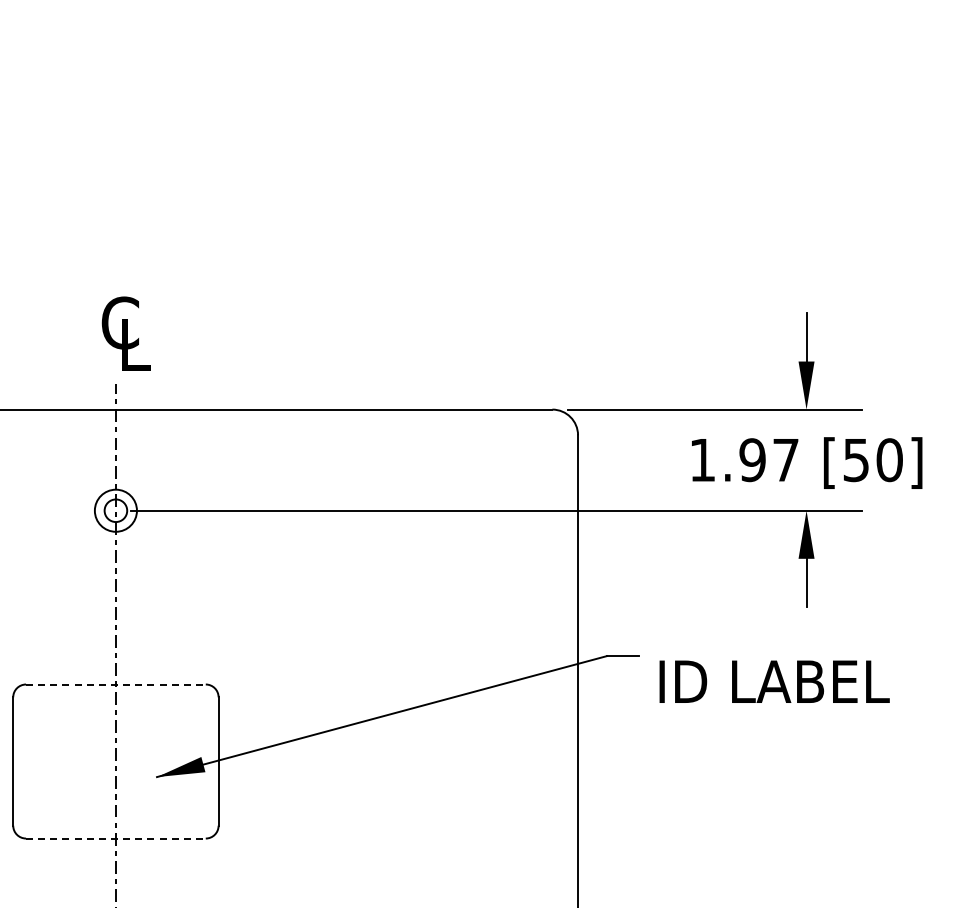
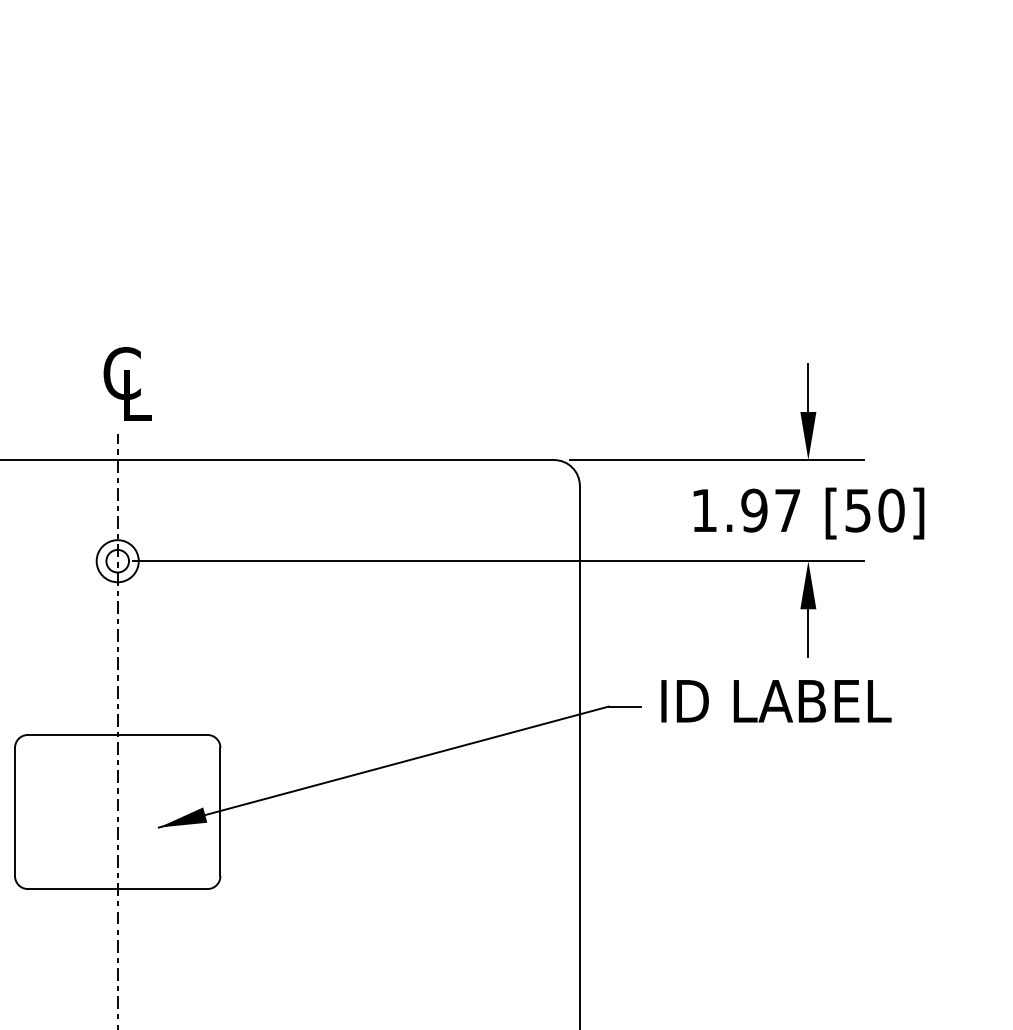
text: (774, 682) -> (776, 701), moved
line: (115, 684) -> (117, 734), dashed -> solid
line: (115, 839) -> (117, 889), dashed -> solid

